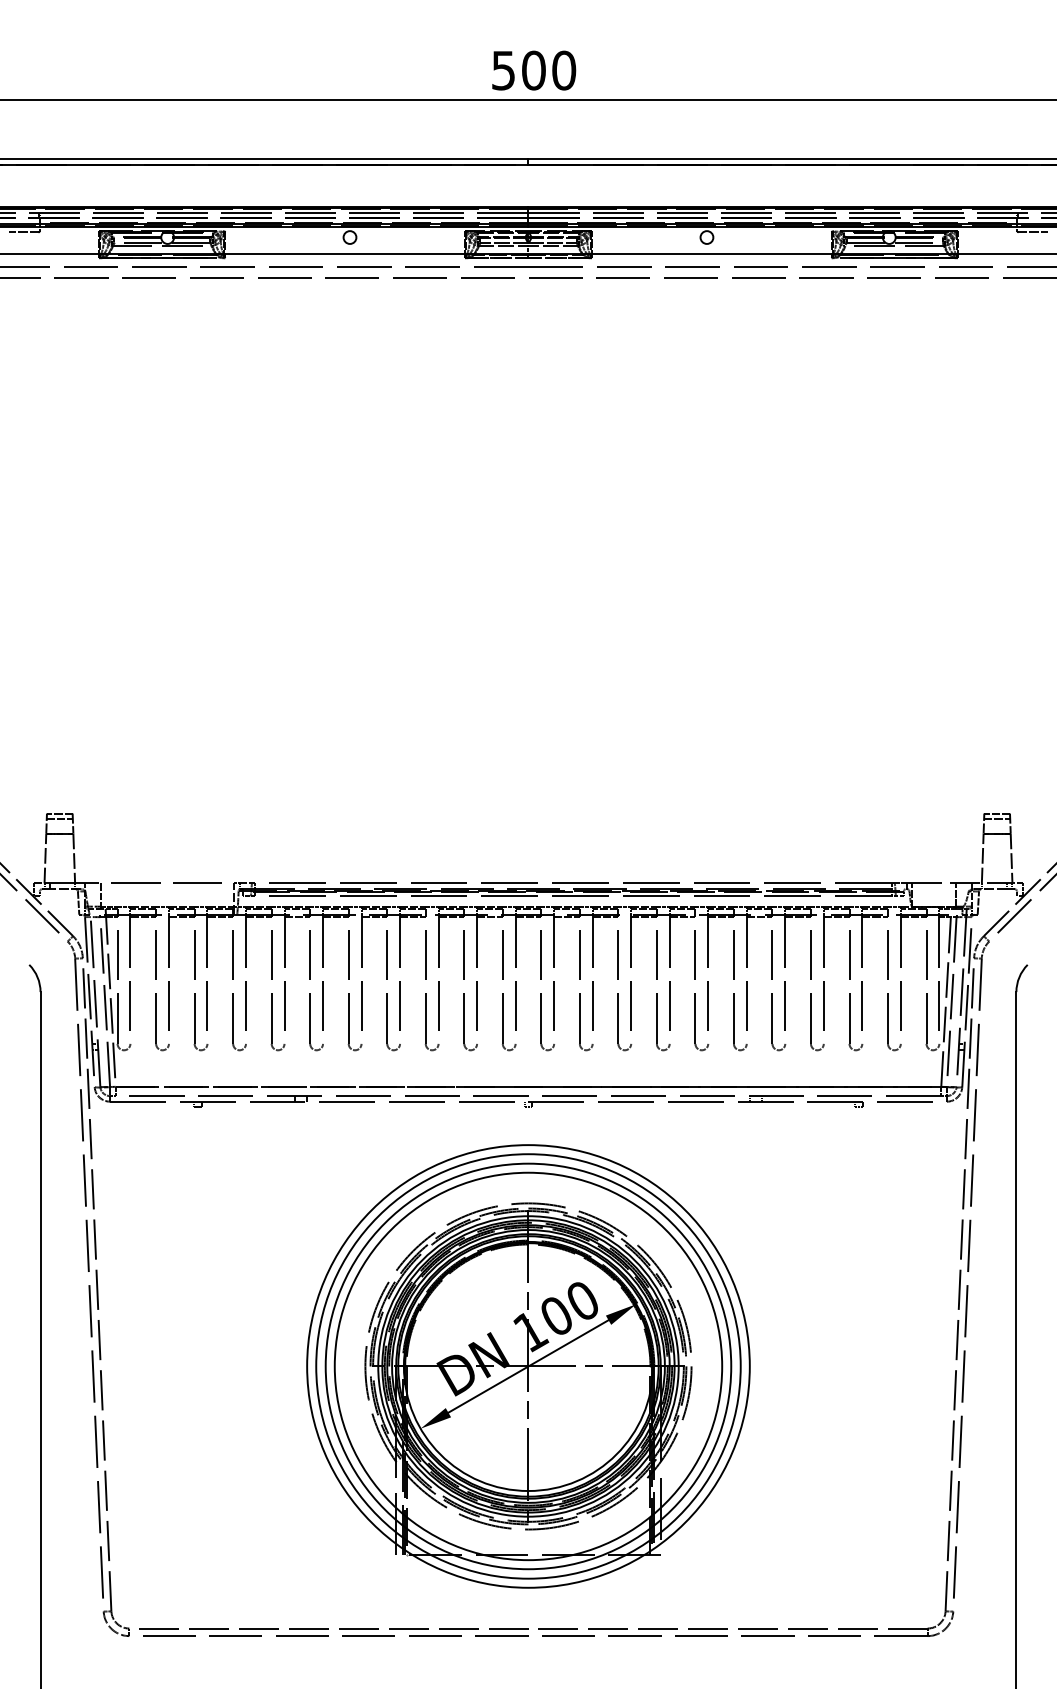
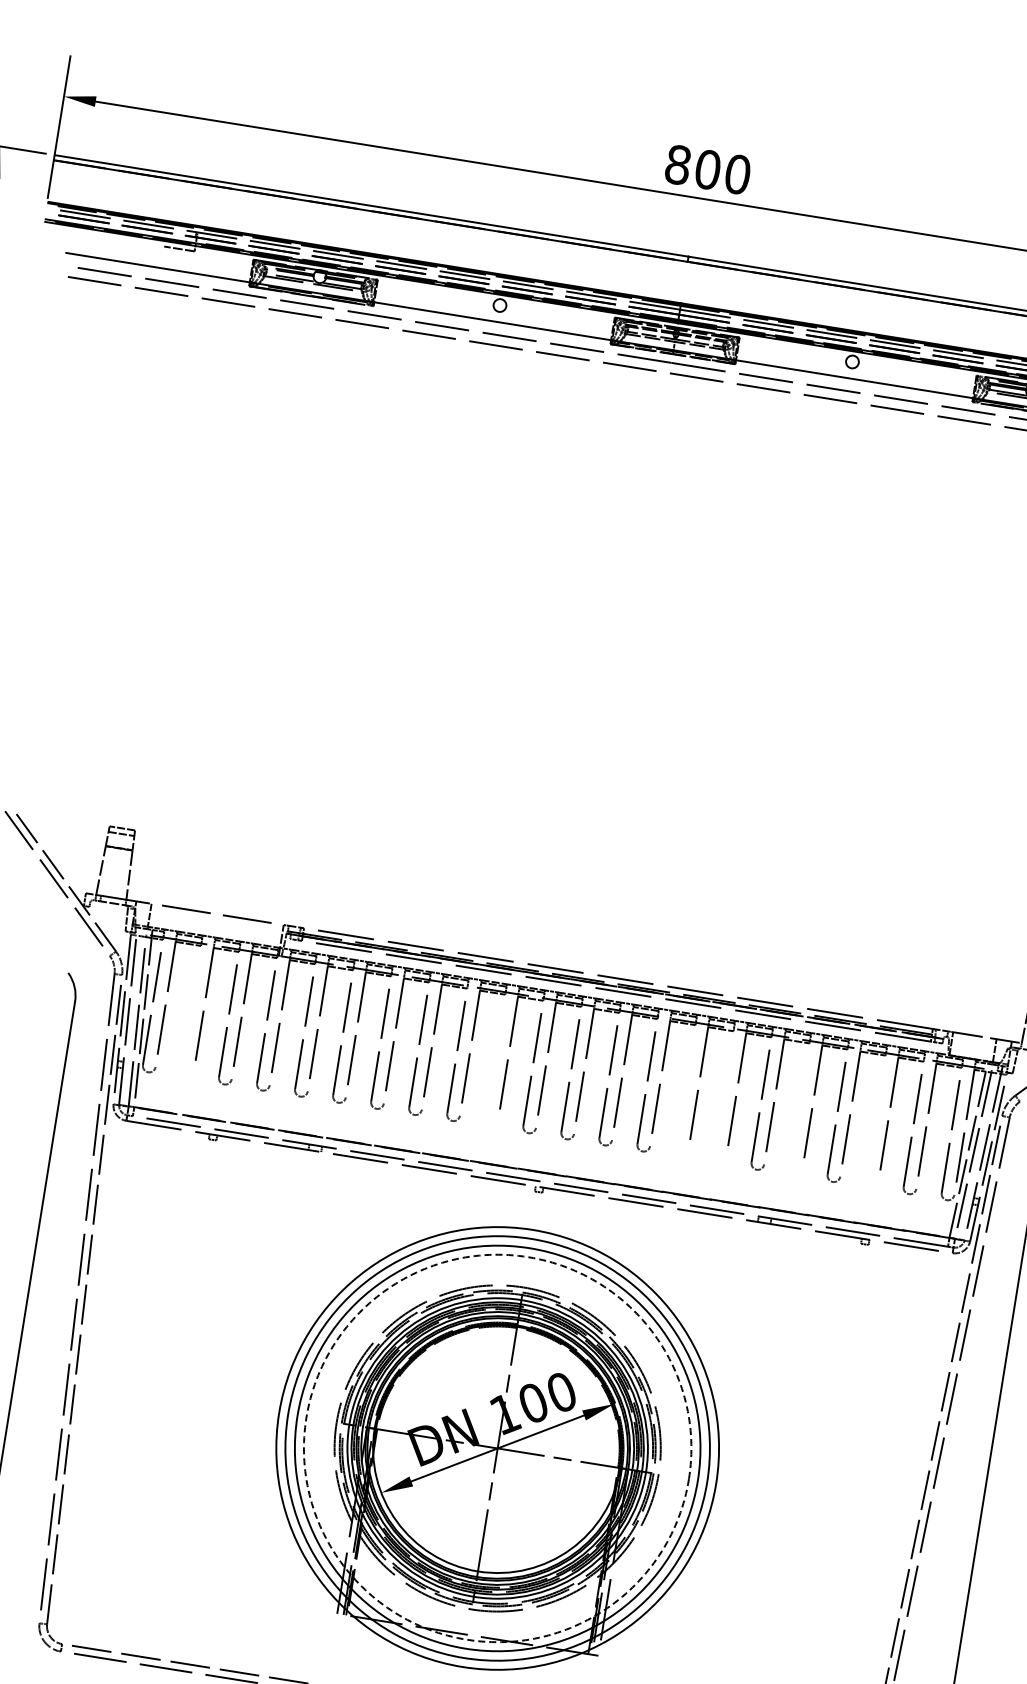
text: (503, 70) -> (677, 164), 500 -> 800
part: (855, 990) -> (880, 1128), removed
part: (156, 993) -> (189, 1021), removed
part: (464, 993) -> (493, 1070), removed
part: (657, 993) -> (684, 1100), removed
part: (695, 993) -> (721, 1106), removed
part: (772, 993) -> (797, 1118), removed
circle: (528, 1366) -> (497, 1448), solid -> dashed

